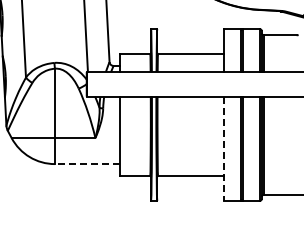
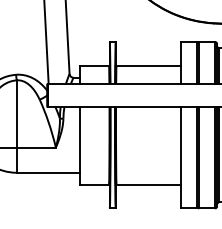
line: (224, 149) -> (180, 158), dashed -> solid
line: (87, 164) -> (48, 173), dashed -> solid

